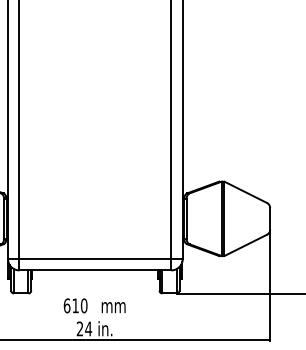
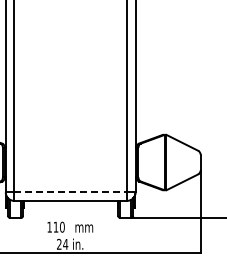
line: (96, 259) -> (71, 192), solid -> dashed
text: (66, 304) -> (49, 226), 610 -> 110

